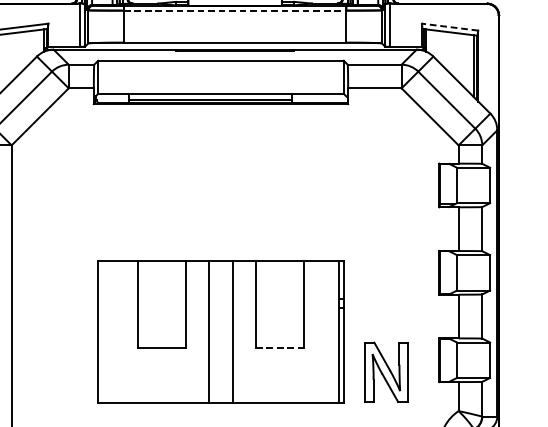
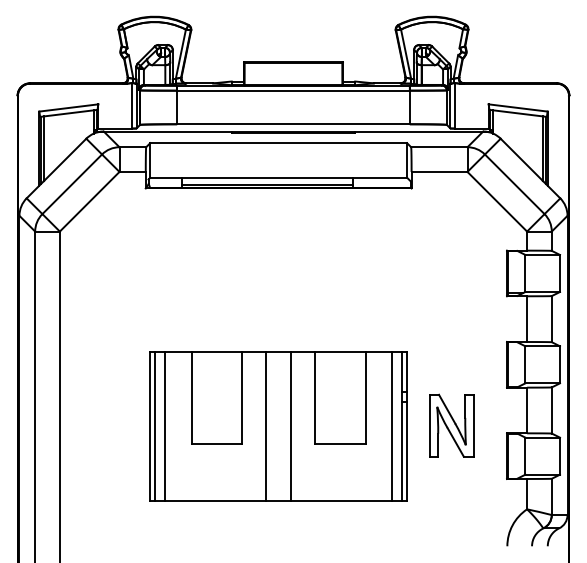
line: (235, 10) -> (293, 90), dashed -> solid
line: (450, 26) -> (518, 107), dashed -> solid
line: (103, 331) -> (155, 426), added
line: (112, 331) -> (165, 426), added
line: (329, 331) -> (392, 426), added
line: (280, 348) -> (340, 443), dashed -> solid
part: (386, 372) -> (451, 425), moved

